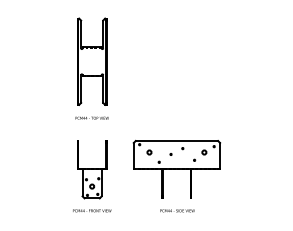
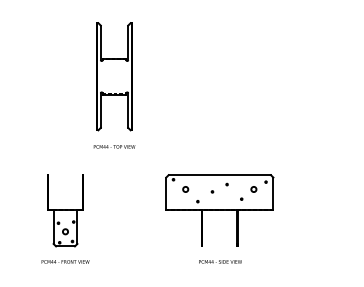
part: (92, 175) -> (65, 218), moved

